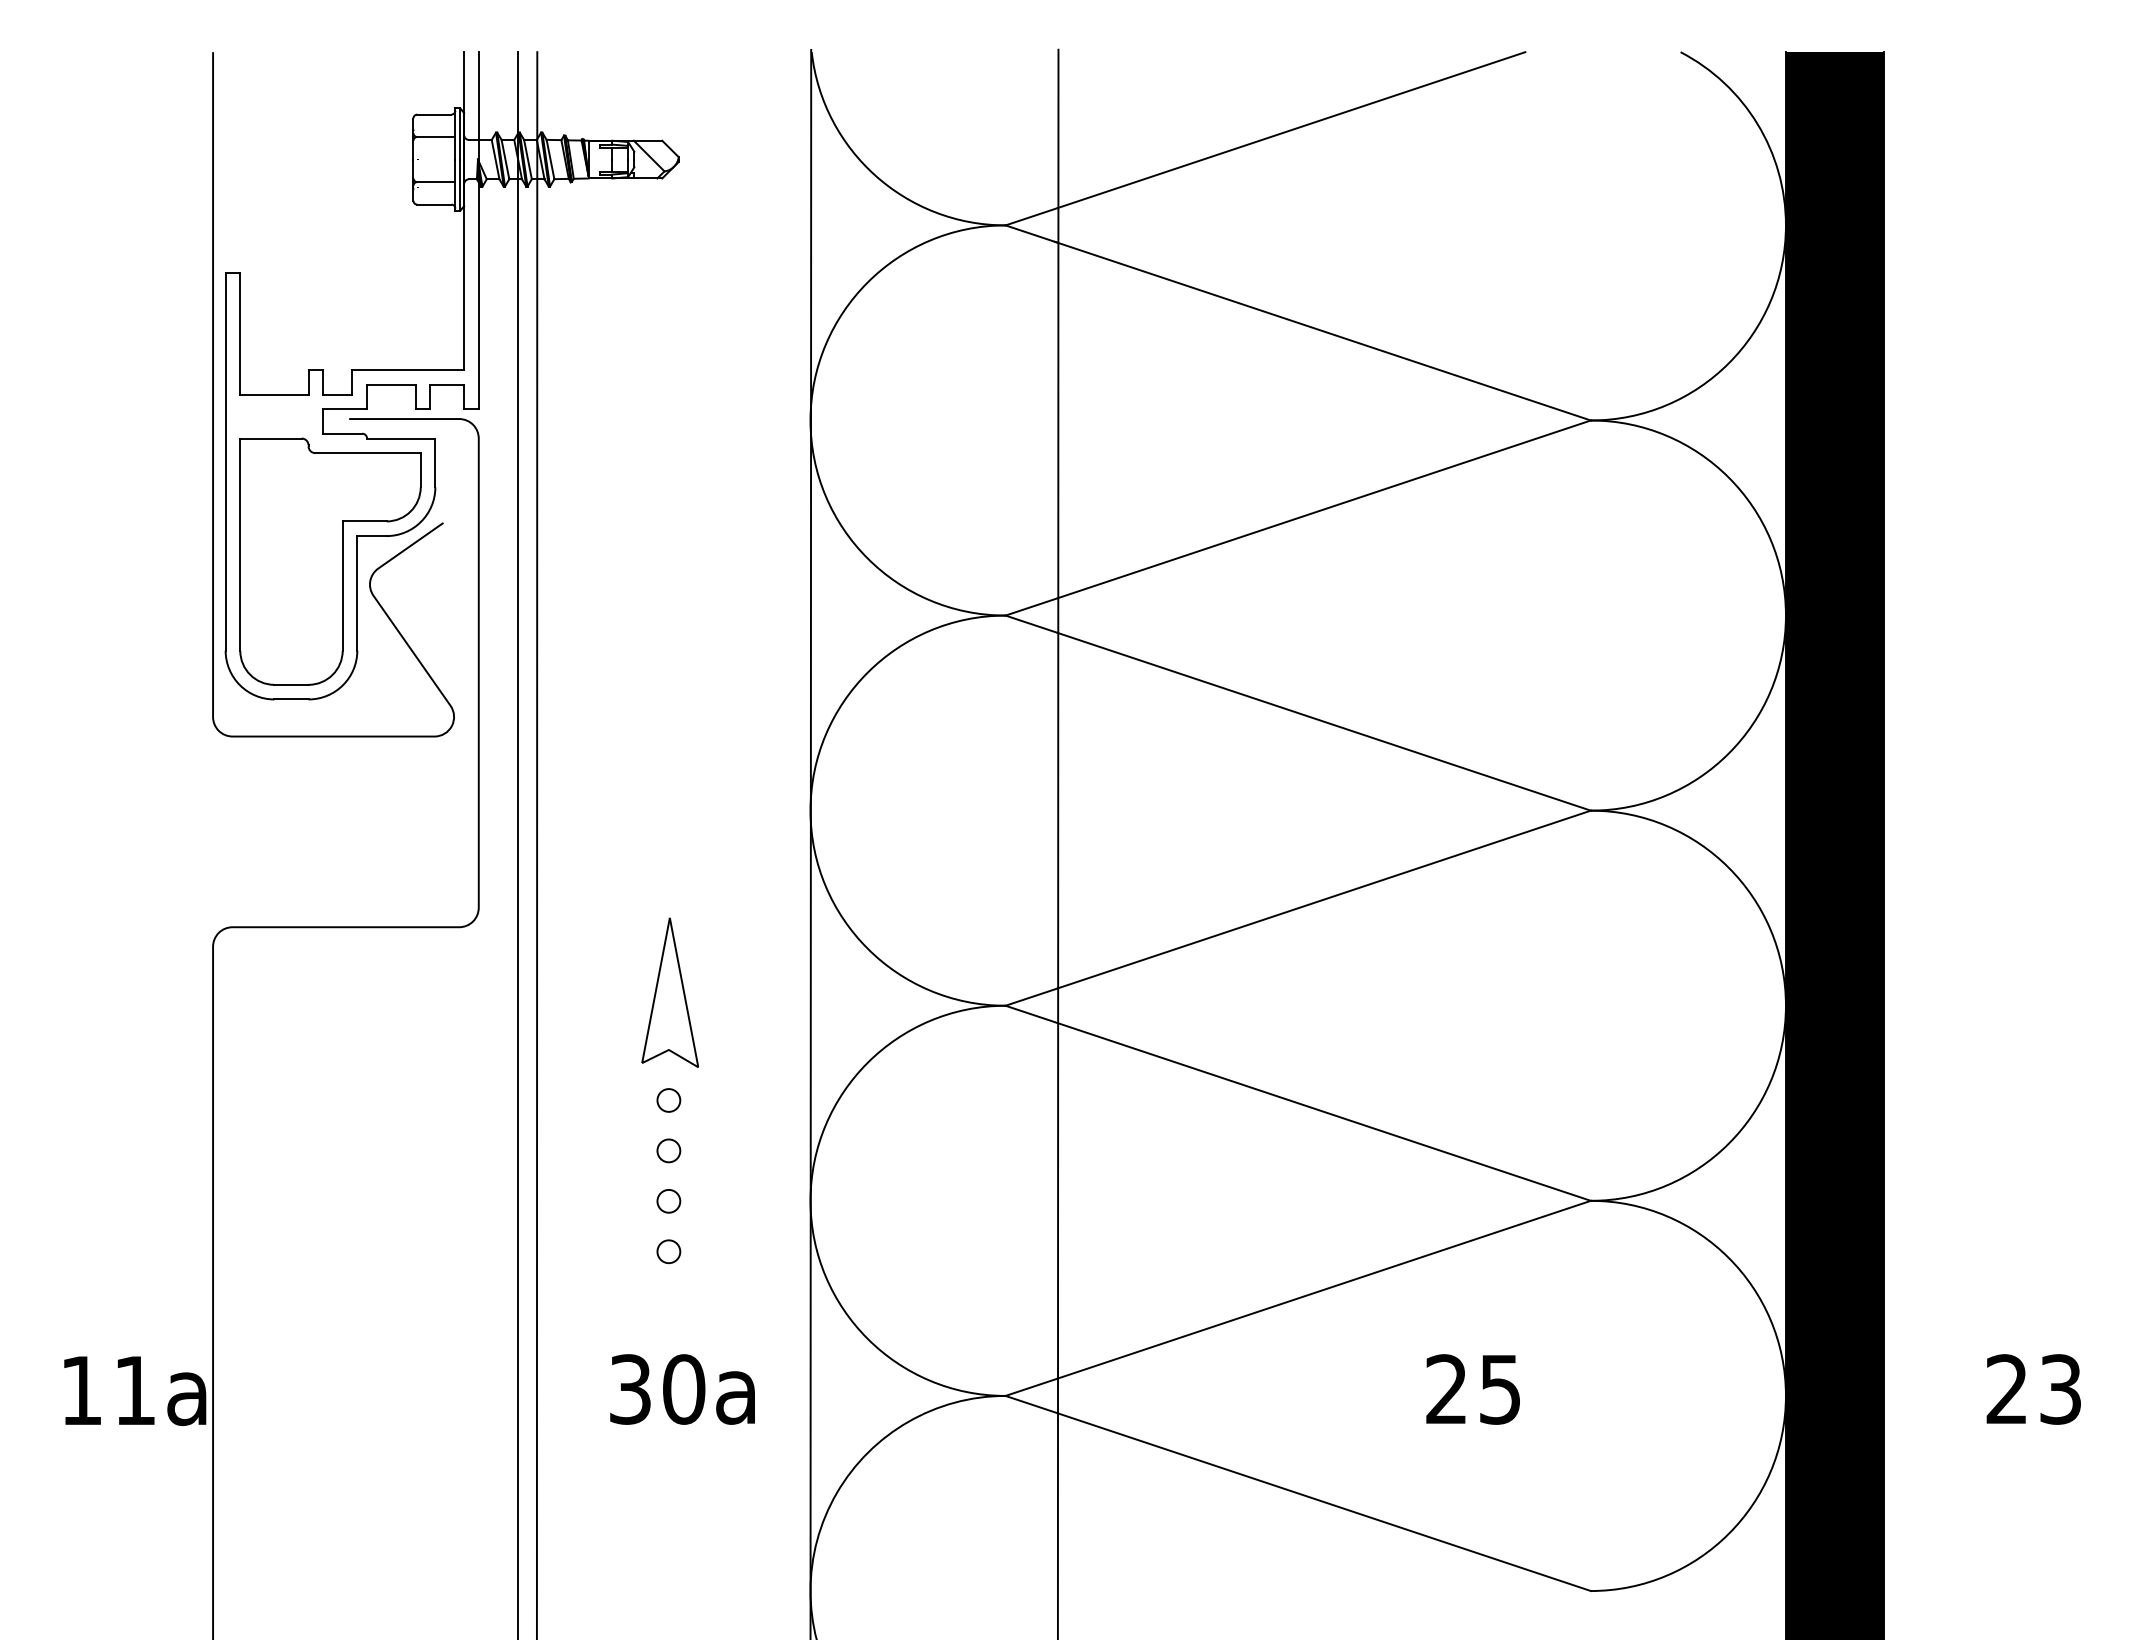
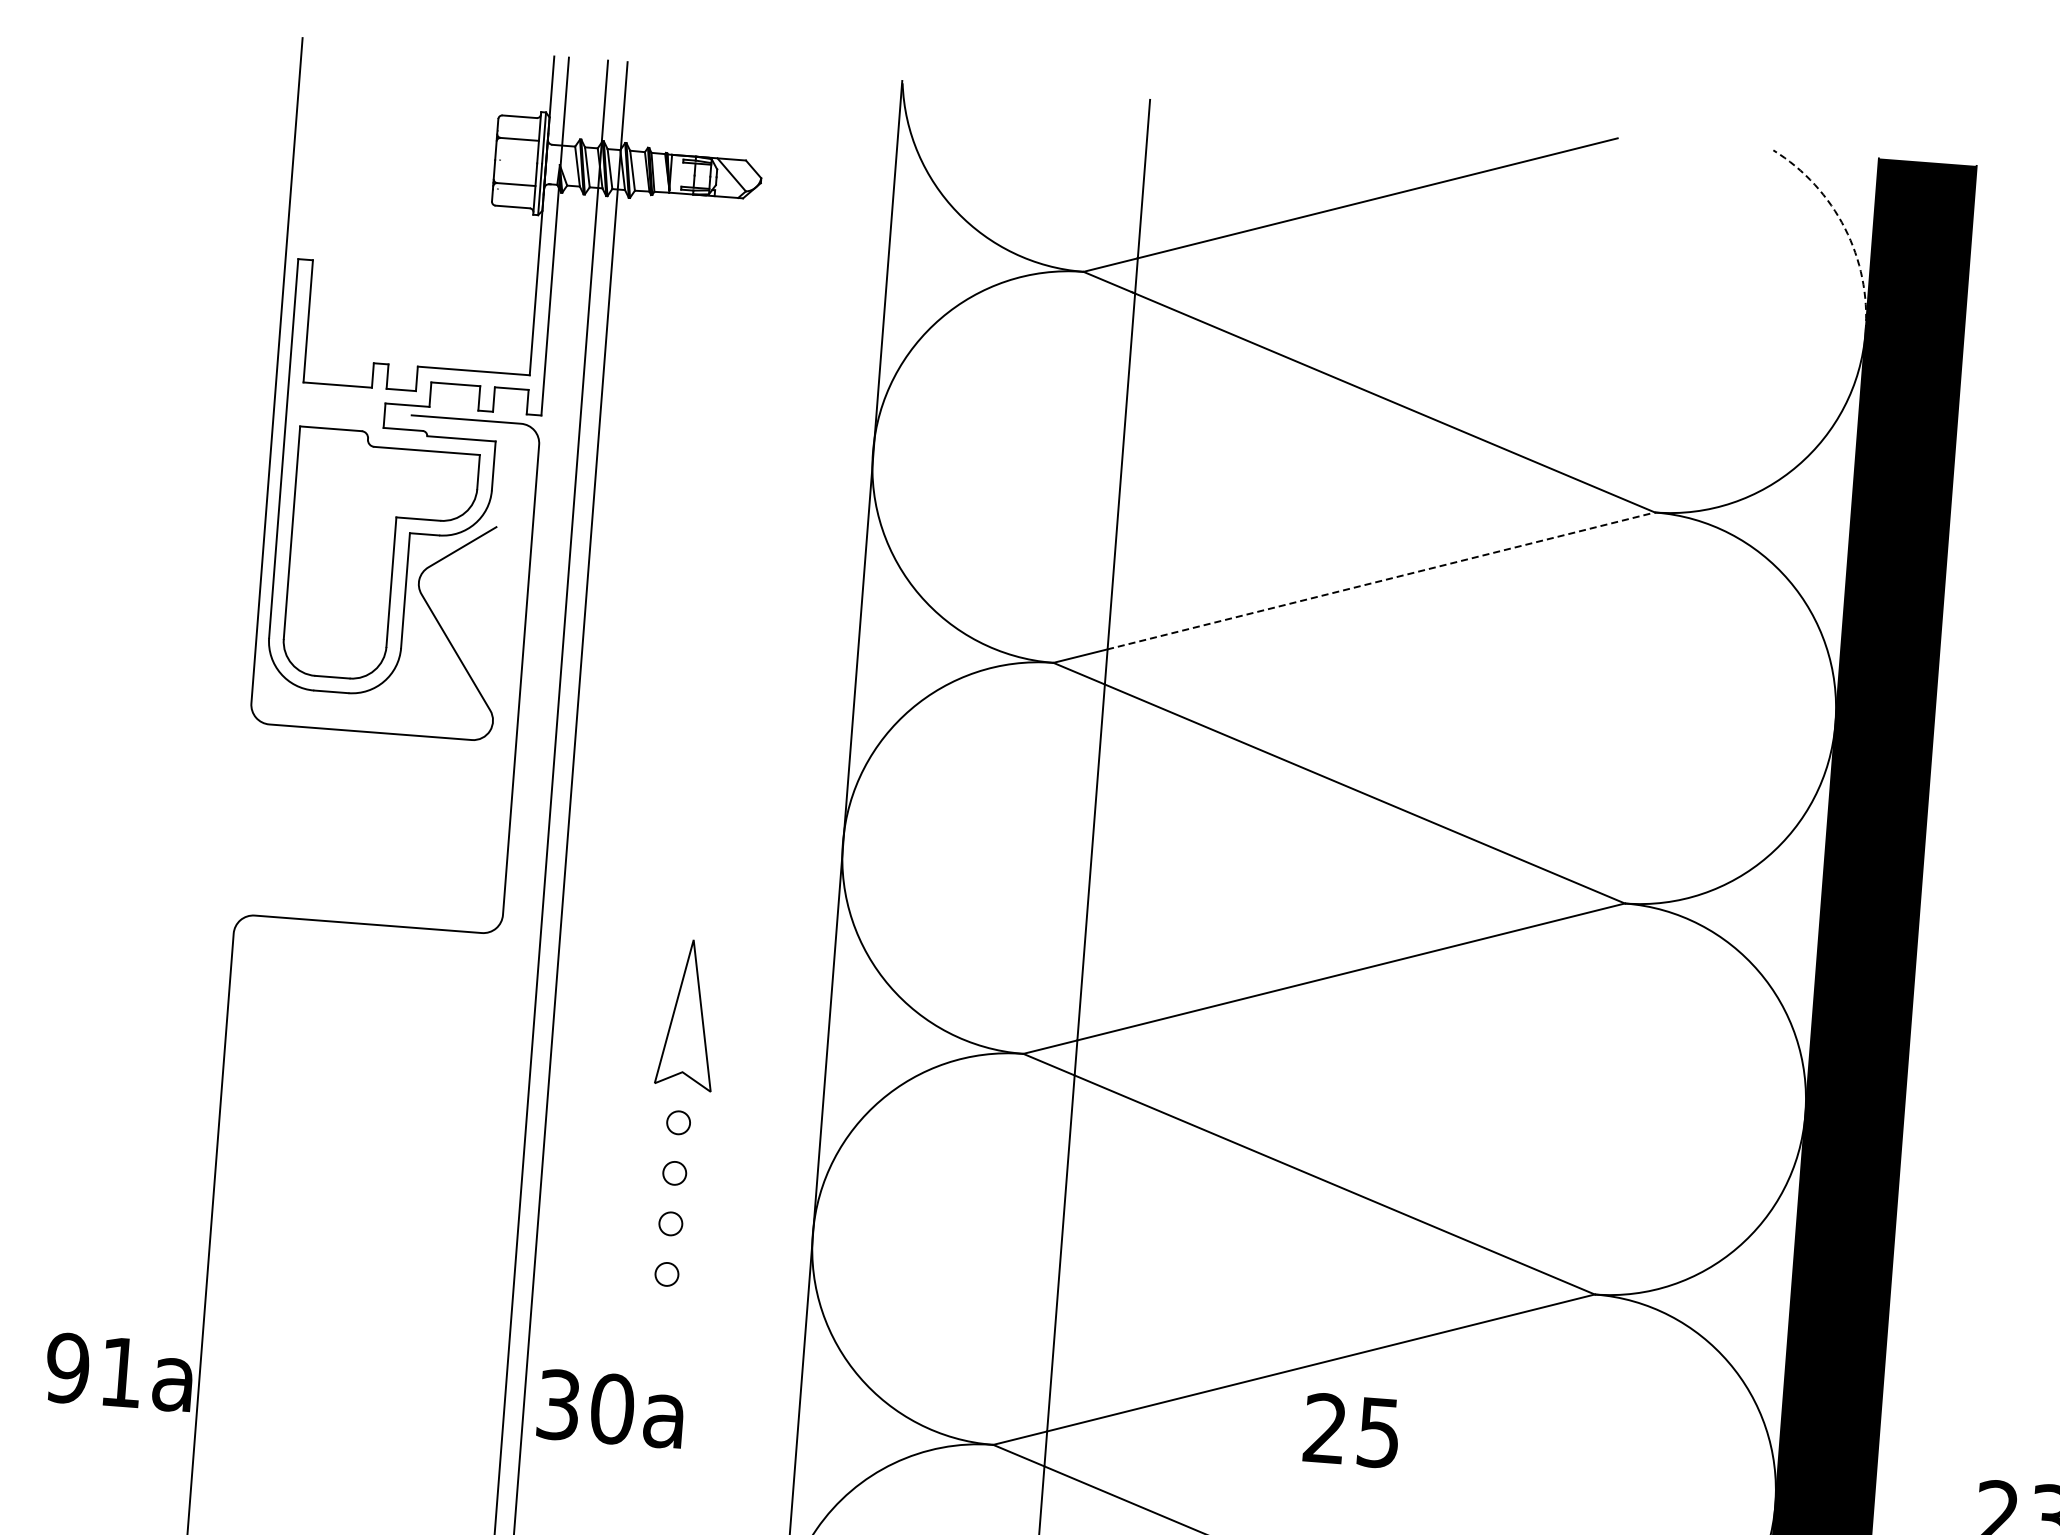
arc: (1757, 124) -> (1844, 228), solid -> dashed
line: (1324, 509) -> (1381, 581), solid -> dashed
text: (682, 1389) -> (610, 1408), moved
text: (1472, 1389) -> (1351, 1430), moved
text: (81, 1390) -> (67, 1368), 11a -> 91a

